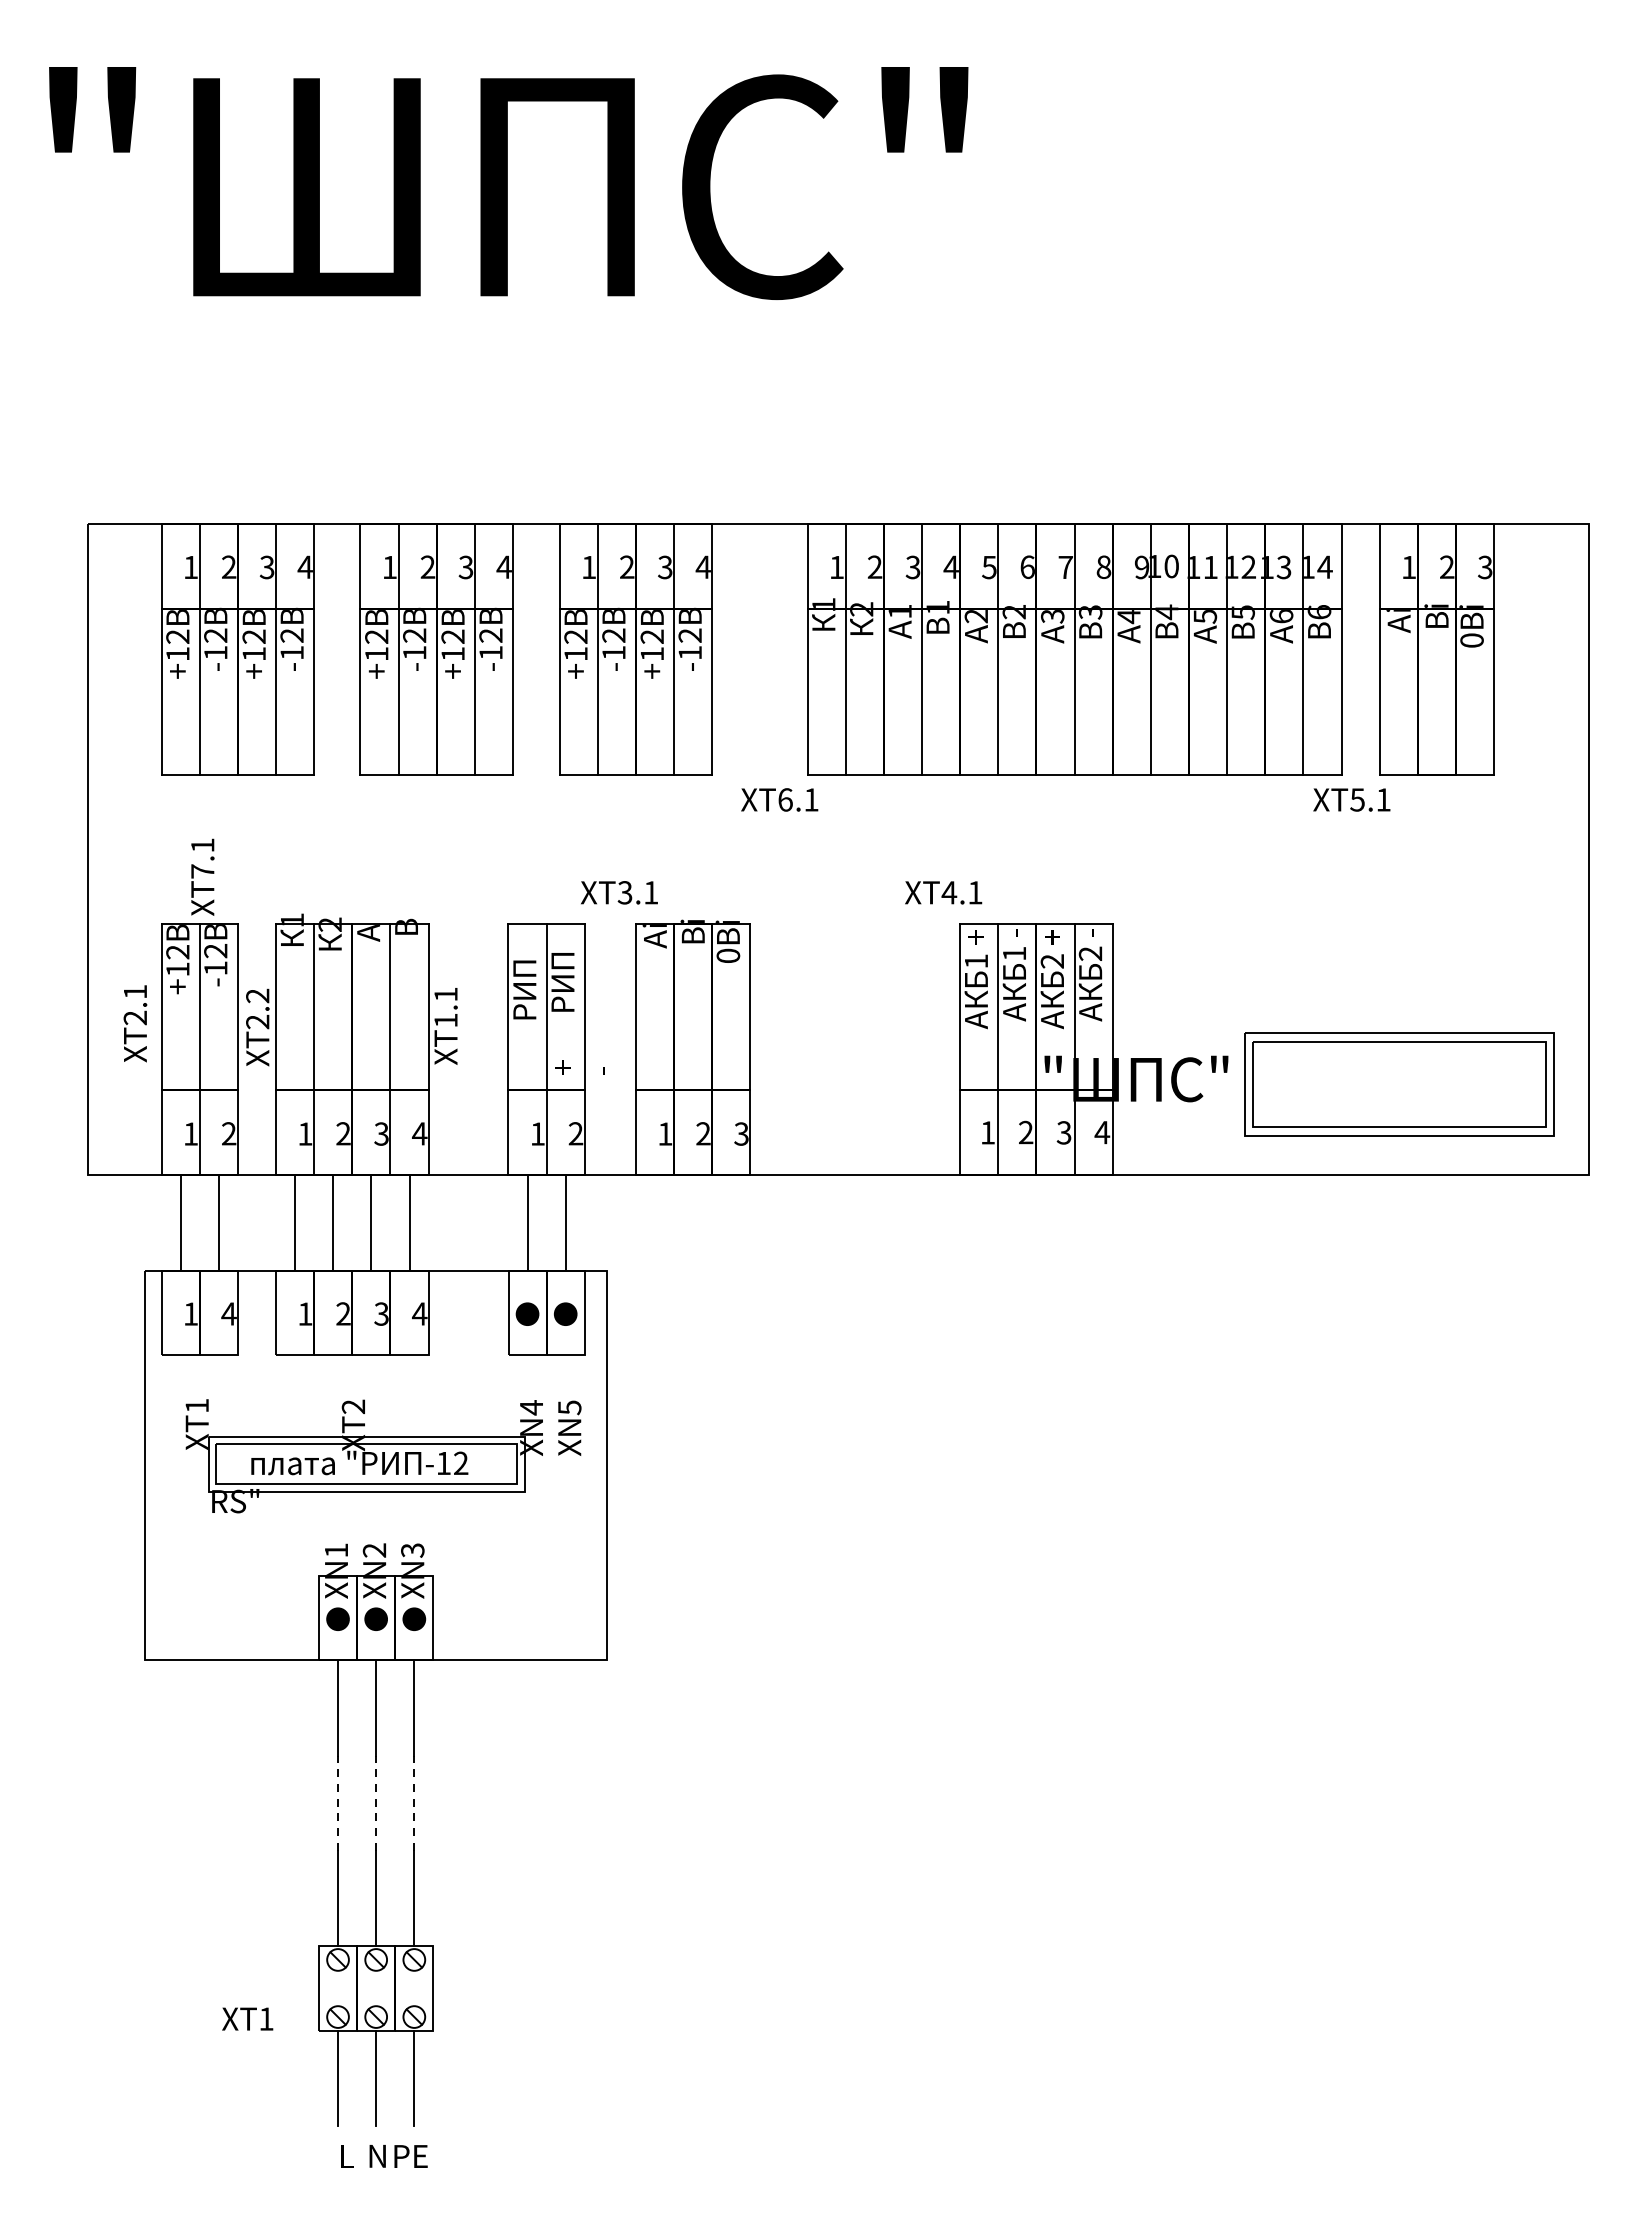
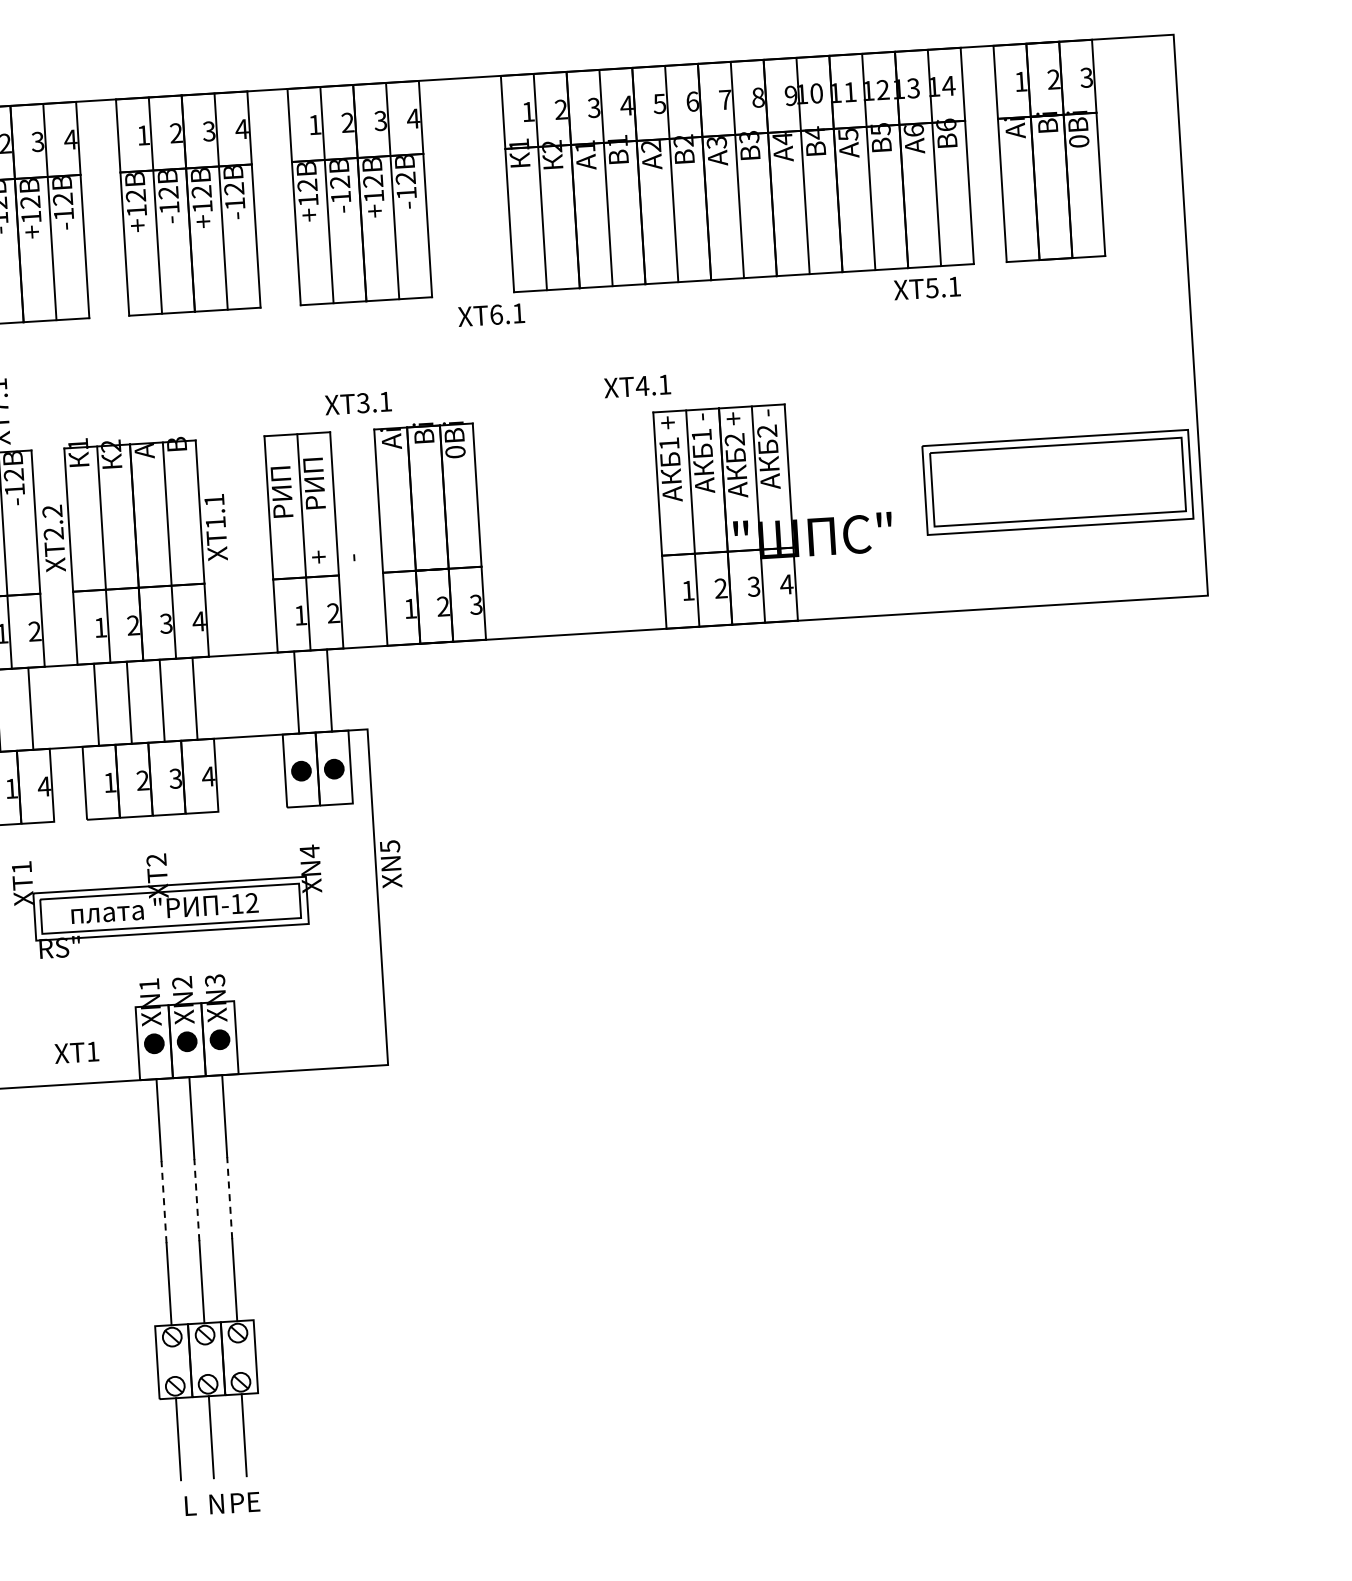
text: (1351, 799) -> (926, 288), moved
part: (1399, 1084) -> (1058, 482), moved
text: (569, 1427) -> (390, 863), moved
text: (247, 2018) -> (76, 1052), moved

